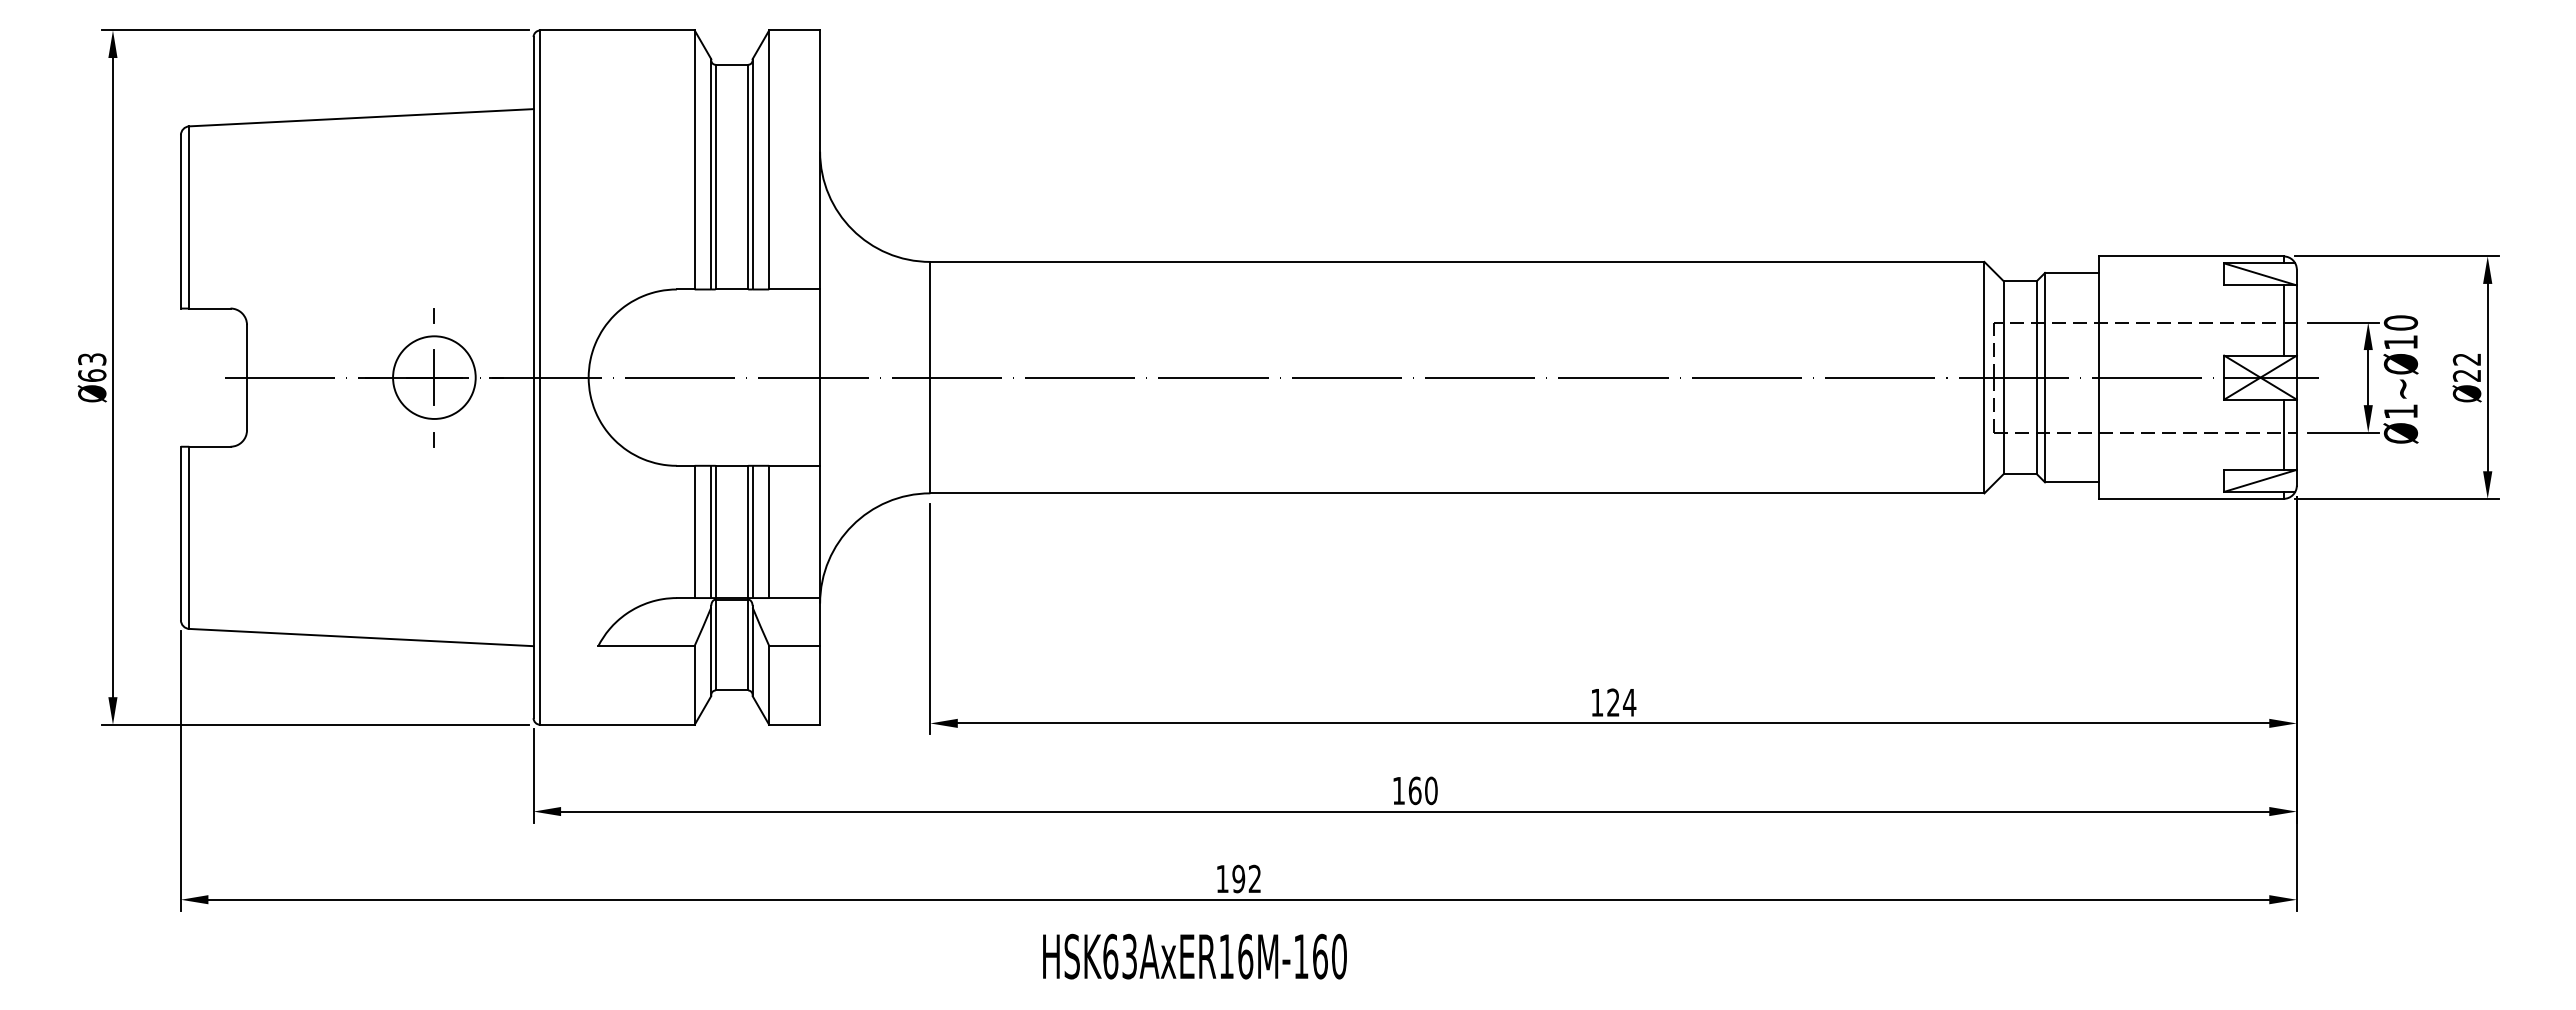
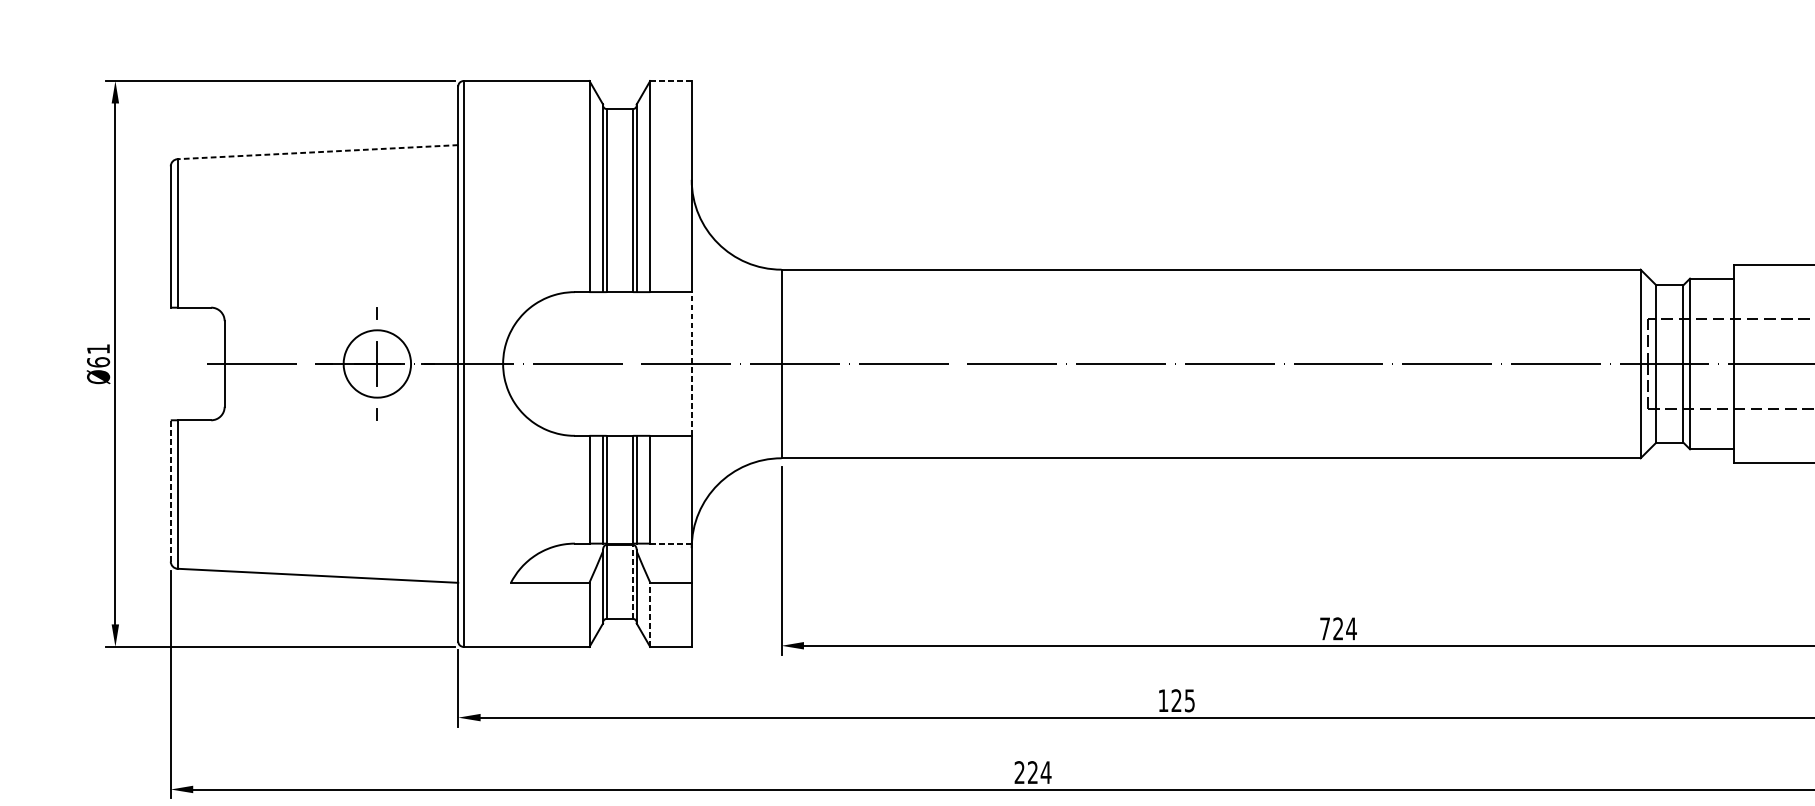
line: (794, 30) -> (670, 81), solid -> dashed
line: (360, 117) -> (317, 151), solid -> dashed
text: (92, 359) -> (98, 349), Ø63 -> Ø61
line: (820, 377) -> (692, 363), solid -> dashed
line: (180, 533) -> (170, 491), solid -> dashed
line: (794, 598) -> (670, 543), solid -> dashed
line: (748, 644) -> (633, 581), solid -> dashed
line: (769, 684) -> (650, 614), solid -> dashed
text: (1597, 702) -> (1325, 628), 124 -> 724
text: (1422, 790) -> (1182, 700), 160 -> 125
text: (1238, 878) -> (1032, 772), 192 -> 224

